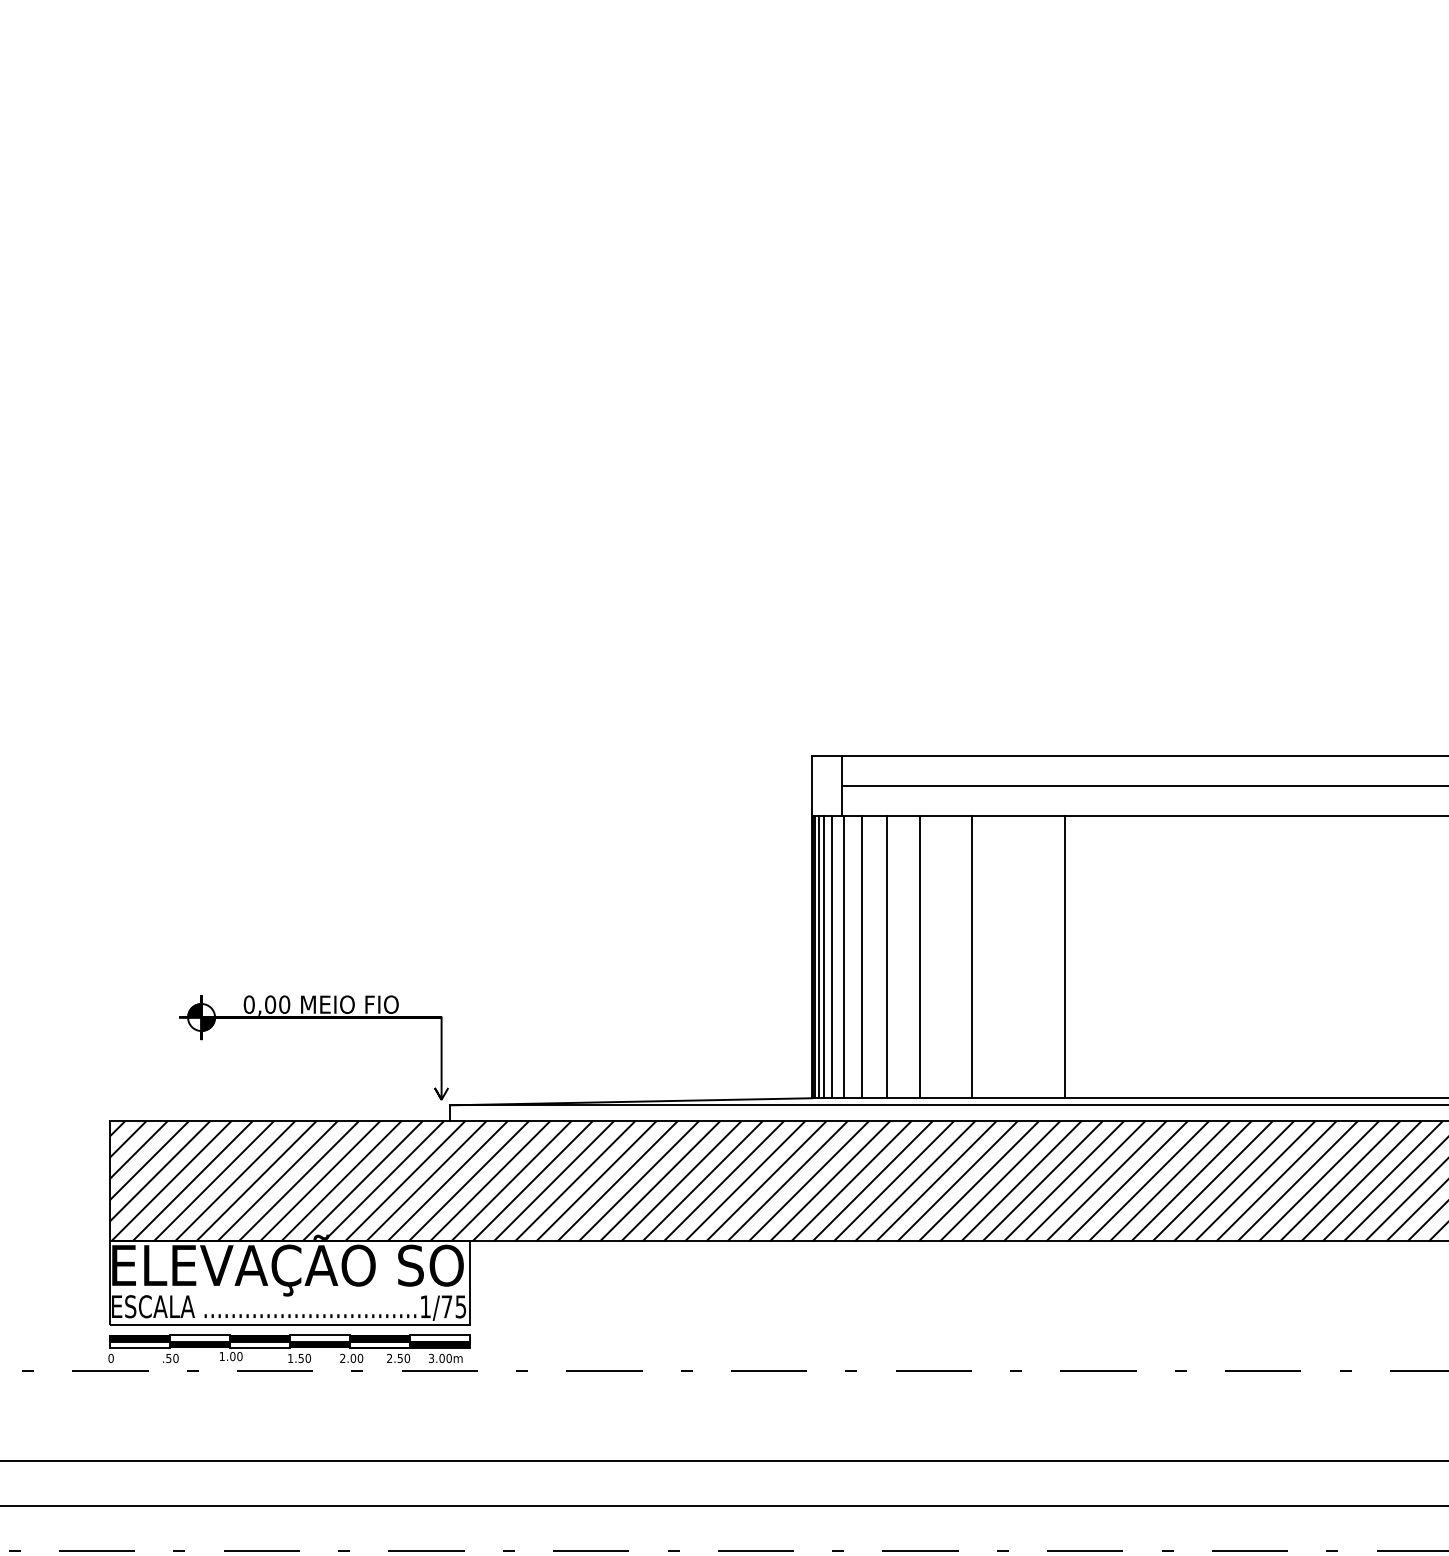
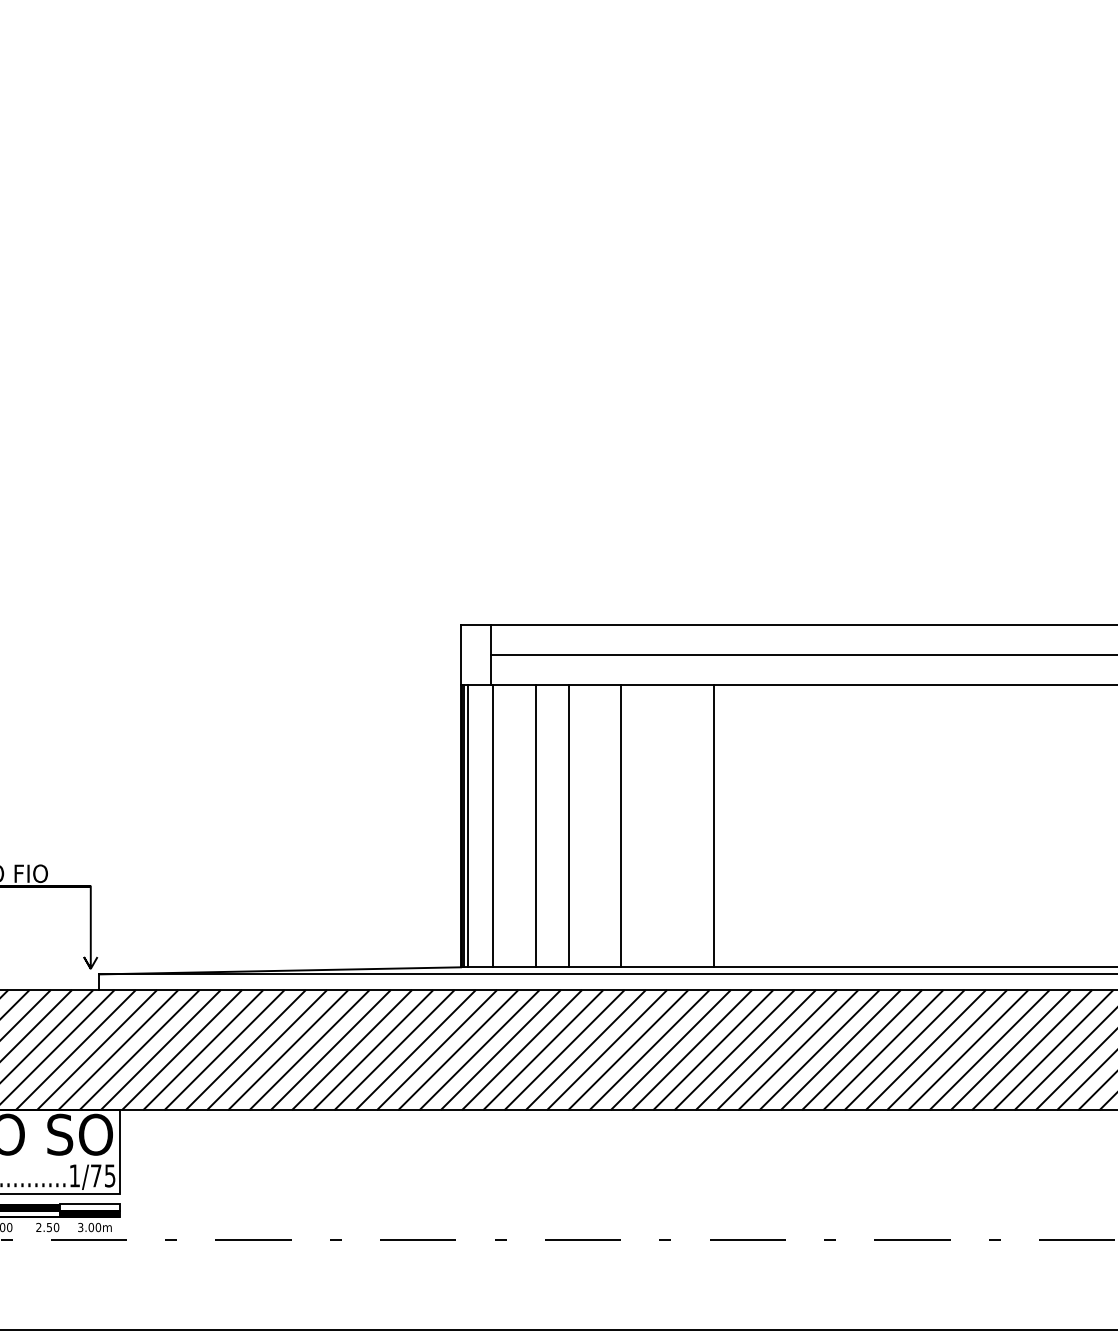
line: (824, 956) -> (473, 825), removed
line: (832, 956) -> (481, 825), removed
line: (862, 956) -> (511, 825), removed

